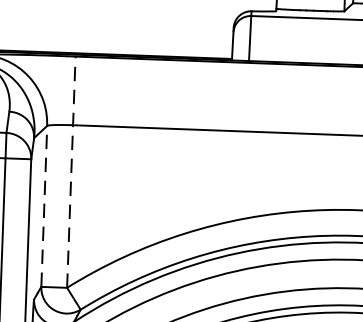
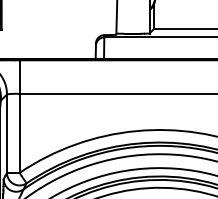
line: (71, 171) -> (19, 116), dashed -> solid
line: (45, 205) -> (7, 133), dashed -> solid

